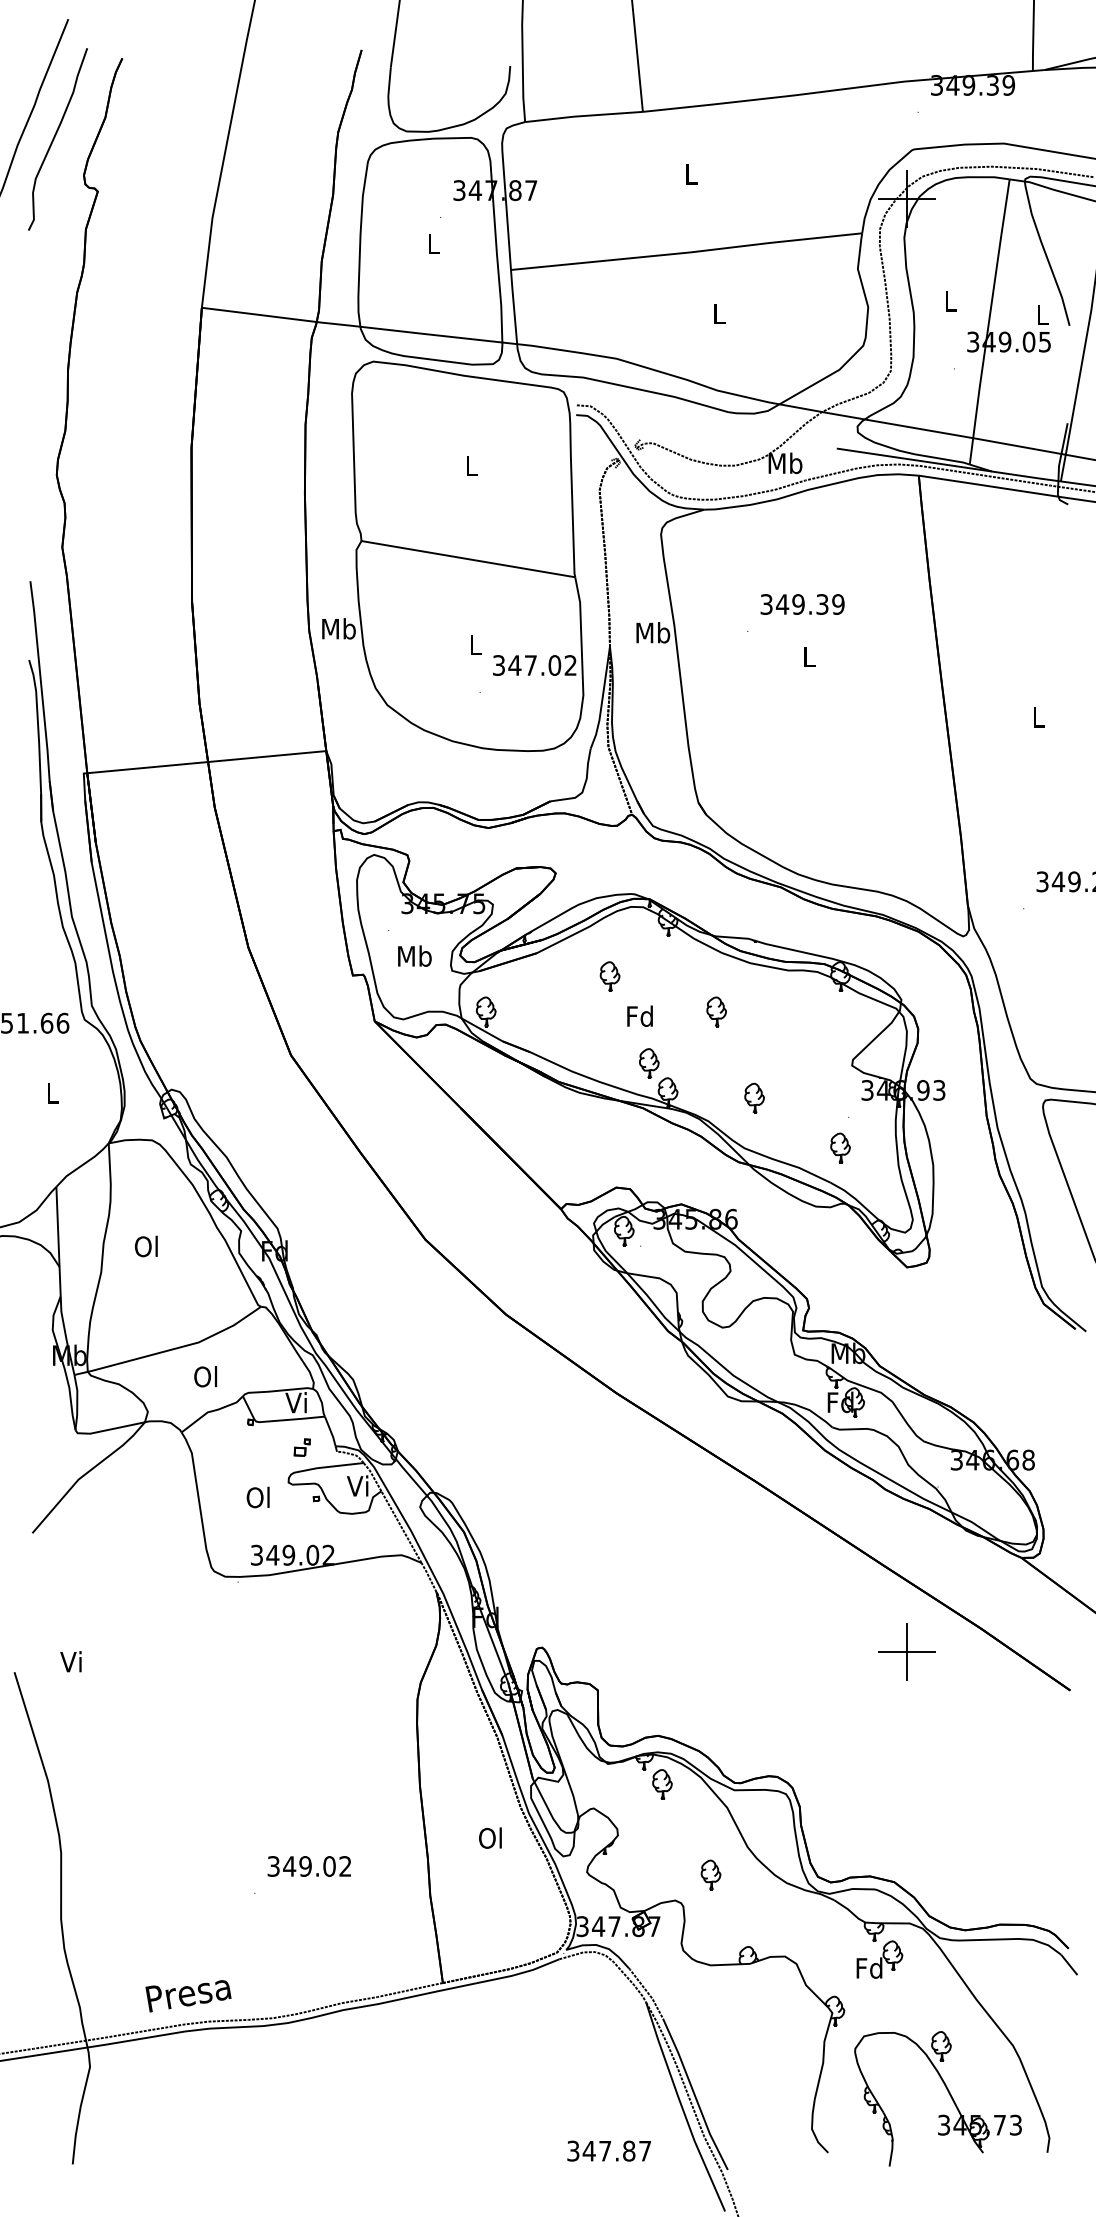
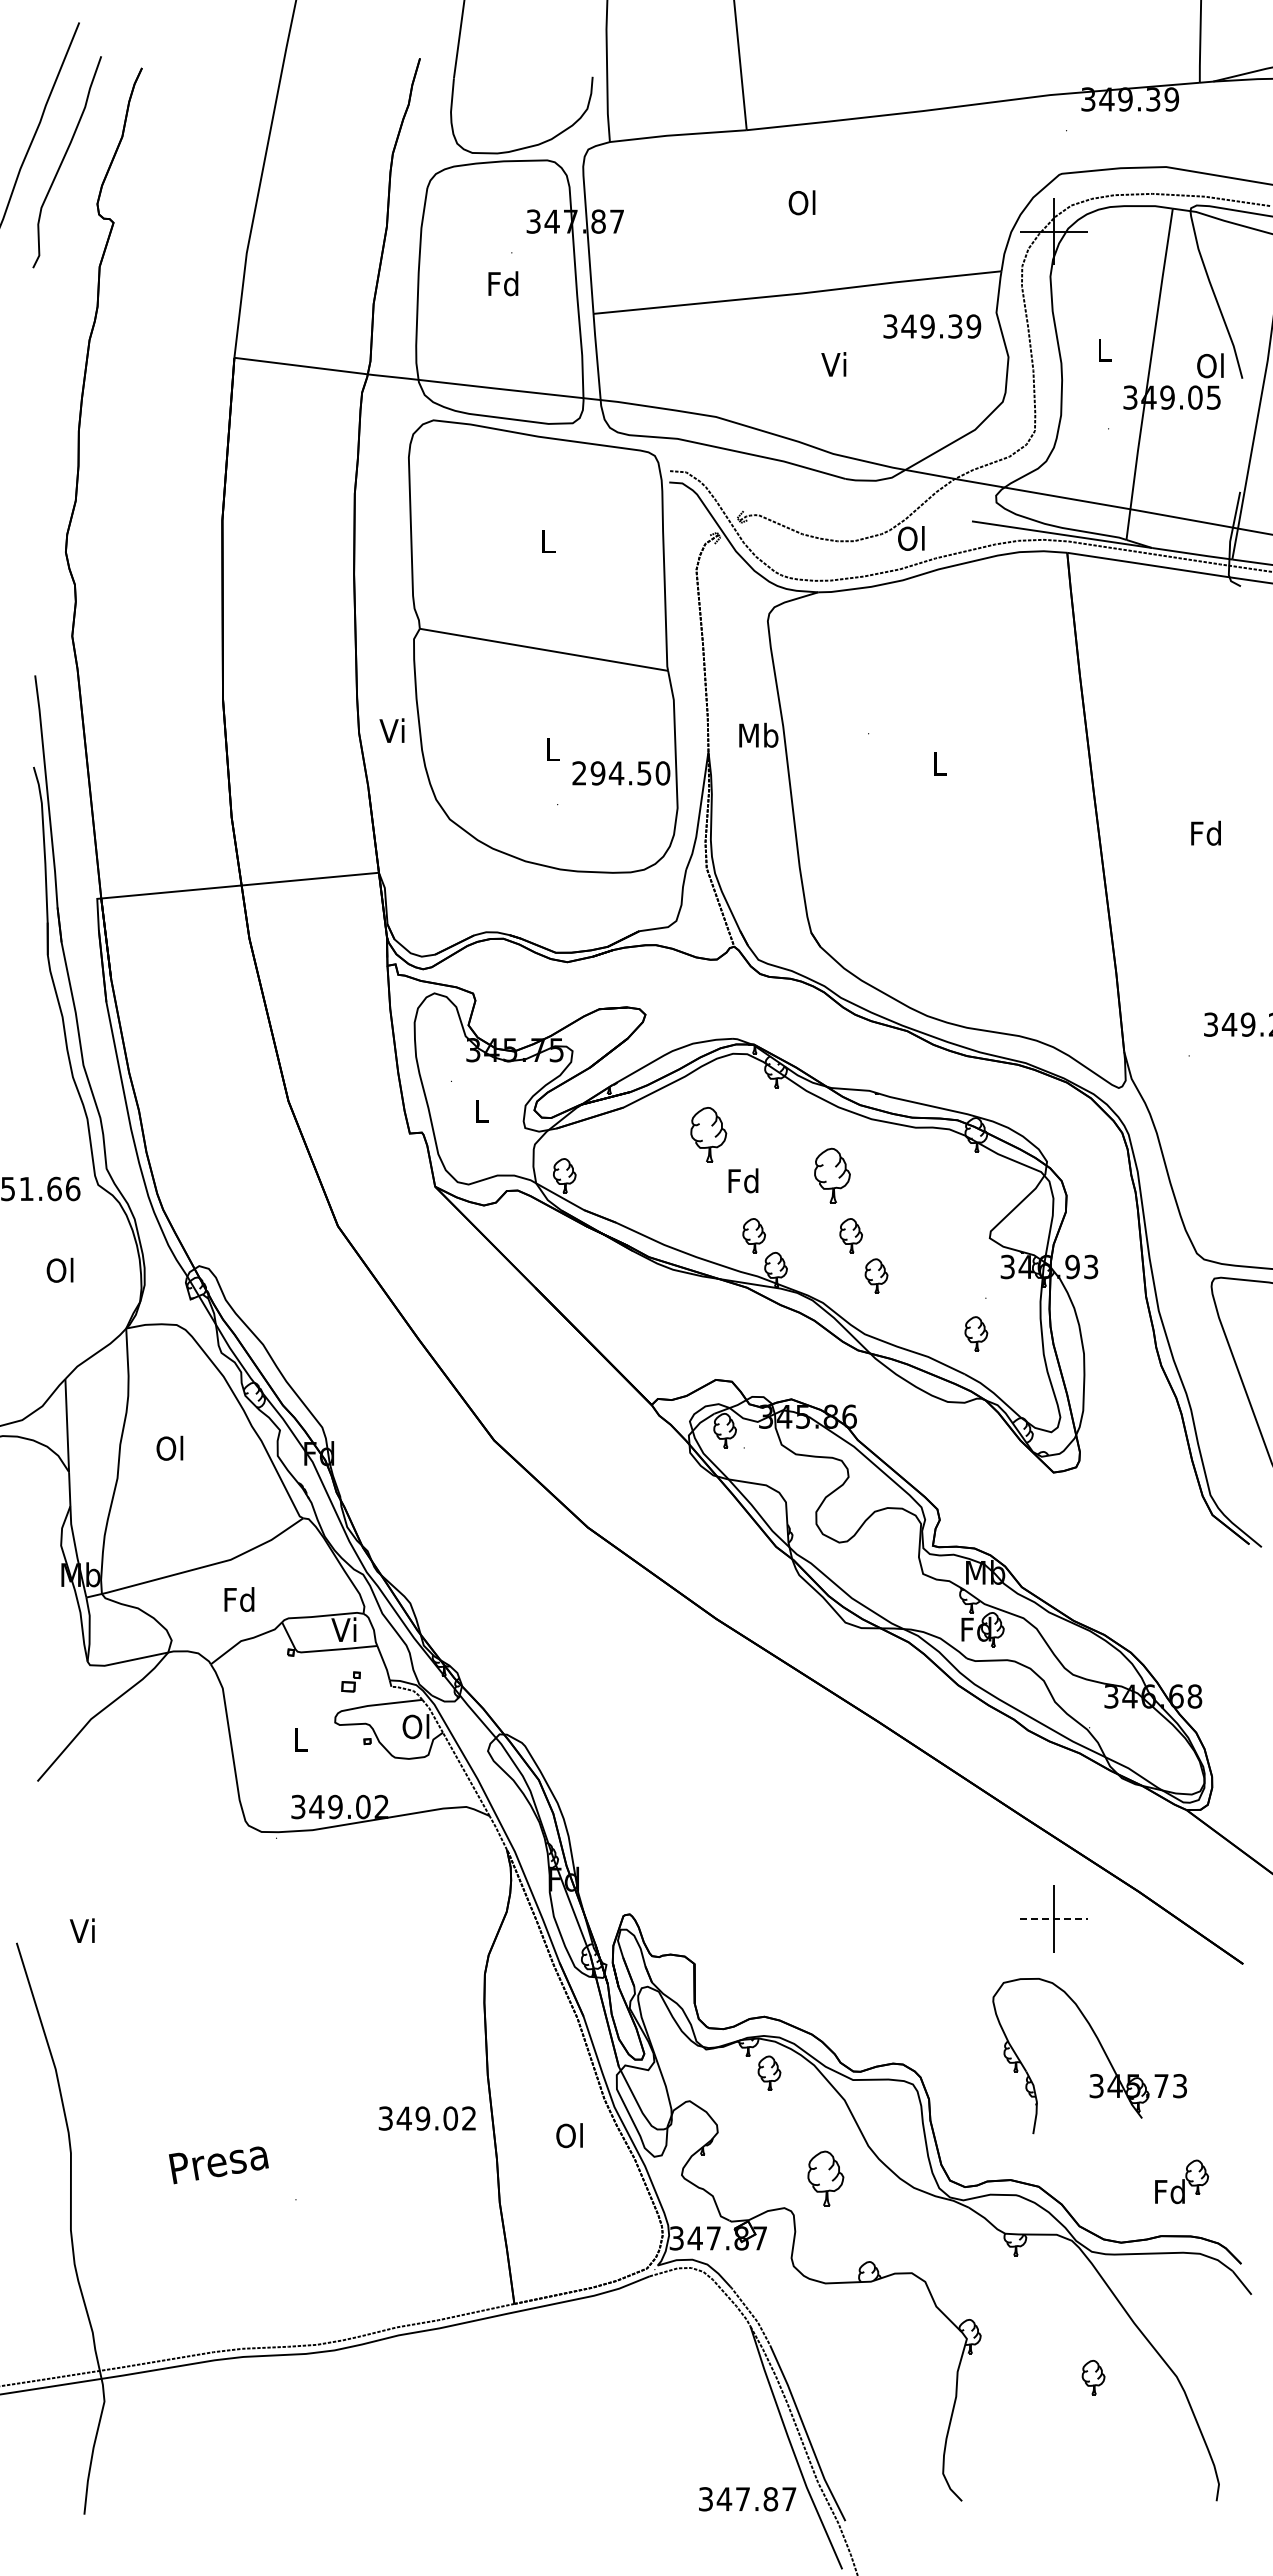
text: (690, 174) -> (801, 202), L -> Ol
text: (433, 243) -> (503, 283), L -> Fd
text: (717, 313) -> (833, 364), L -> Vi
text: (1042, 314) -> (1210, 365), L -> Ol
text: (784, 463) -> (911, 538), Mb -> Ol
text: (802, 604) -> (932, 326), moved
text: (338, 628) -> (393, 730), Mb -> Vi
text: (535, 665) -> (621, 773), 347.02 -> 294.50
text: (1037, 716) -> (1205, 832), L -> Fd
text: (414, 955) -> (481, 1110), Mb -> L
part: (609, 976) -> (708, 1134), size x1.6
part: (716, 1011) -> (832, 1175), size x1.6
part: (732, 1063) -> (850, 1235), added
text: (51, 1092) -> (59, 1269), L -> Ol
text: (206, 1376) -> (239, 1599), Ol -> Fd
text: (357, 1485) -> (415, 1726), Vi -> Ol
text: (257, 1497) -> (299, 1739), Ol -> L
line: (906, 1652) -> (1053, 1919), solid -> dashed
text: (308, 1866) -> (426, 2118), moved
part: (710, 1875) -> (825, 2178), size x1.6
part: (880, 1959) -> (1182, 2181), moved
text: (188, 1996) -> (218, 2165), moved
part: (949, 2094) -> (1102, 2050), moved
text: (609, 2151) -> (747, 2499), moved

